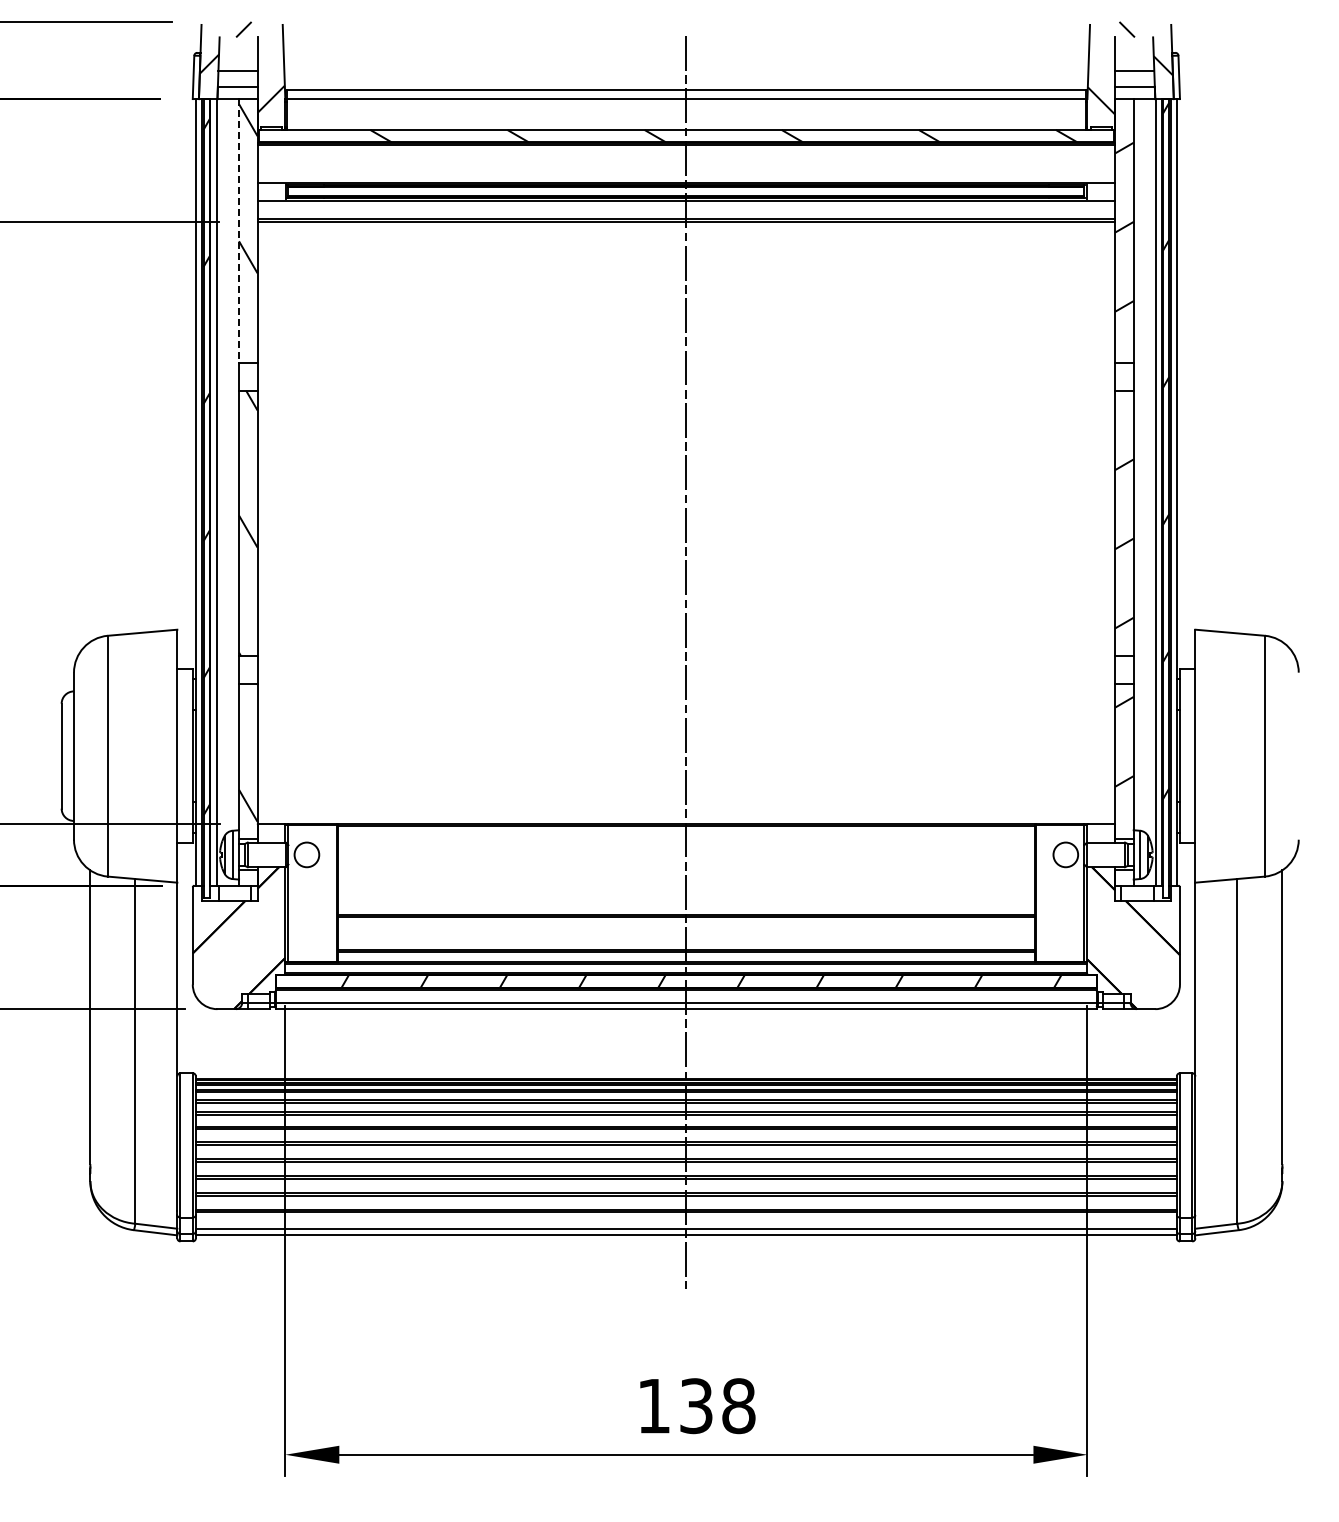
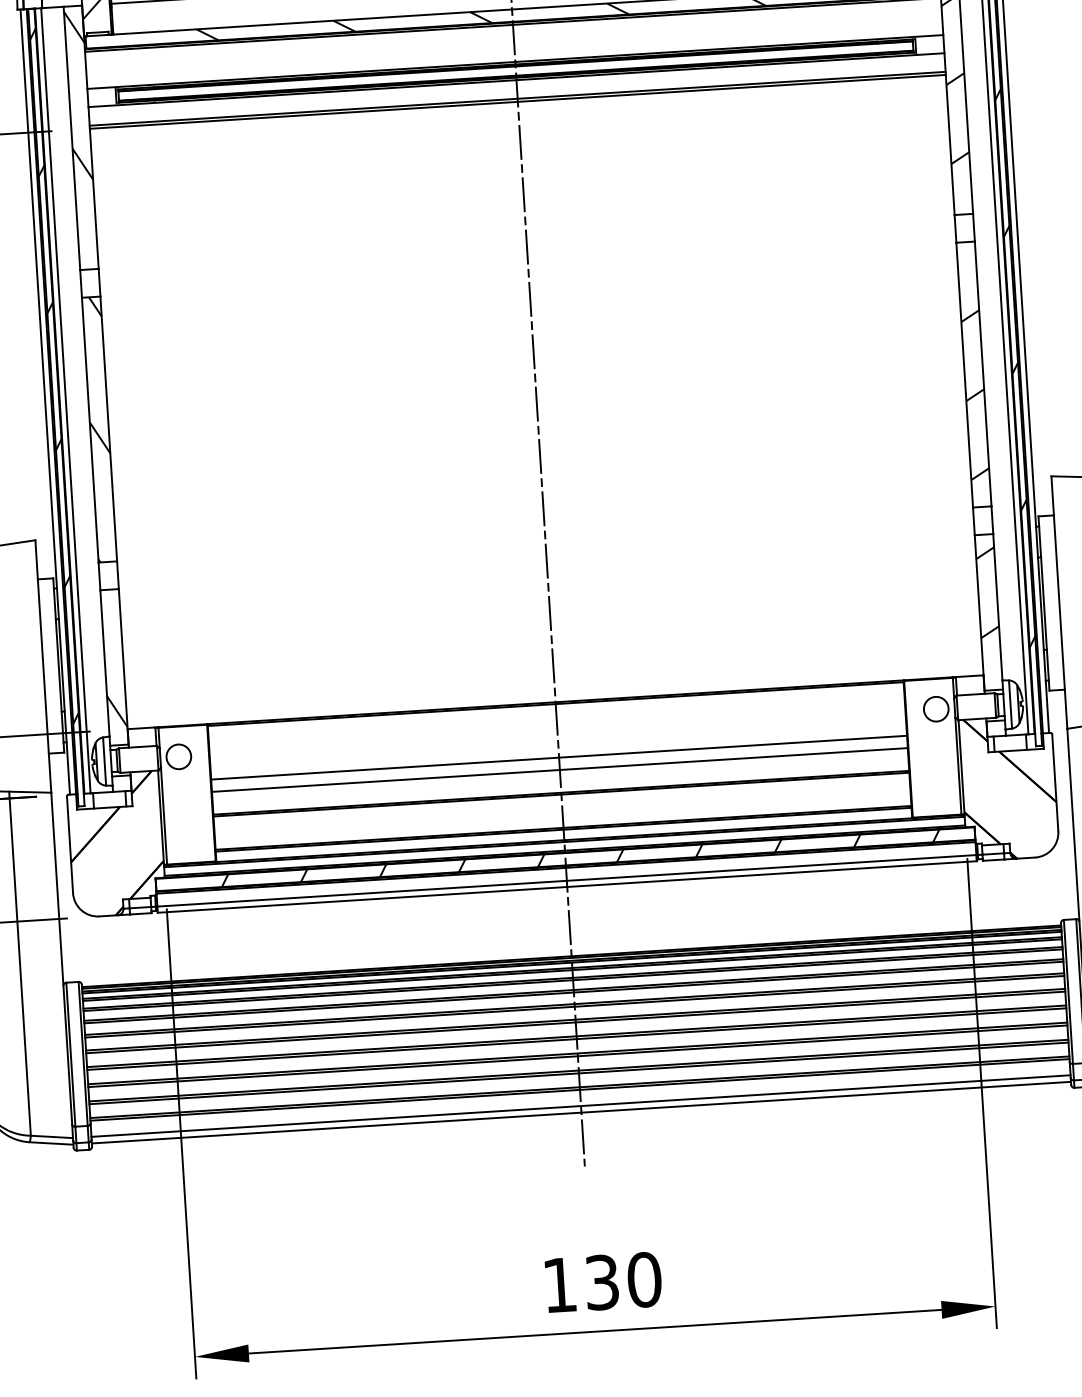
line: (239, 230) -> (72, 137), dashed -> solid
line: (685, 879) -> (558, 757), added
line: (685, 891) -> (558, 769), added
text: (738, 1405) -> (644, 1279), 138 -> 130

